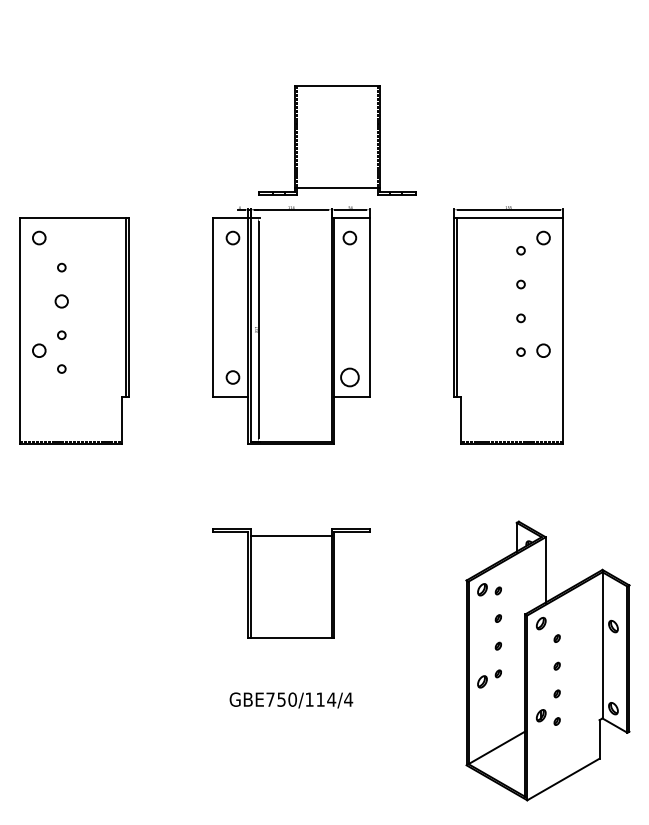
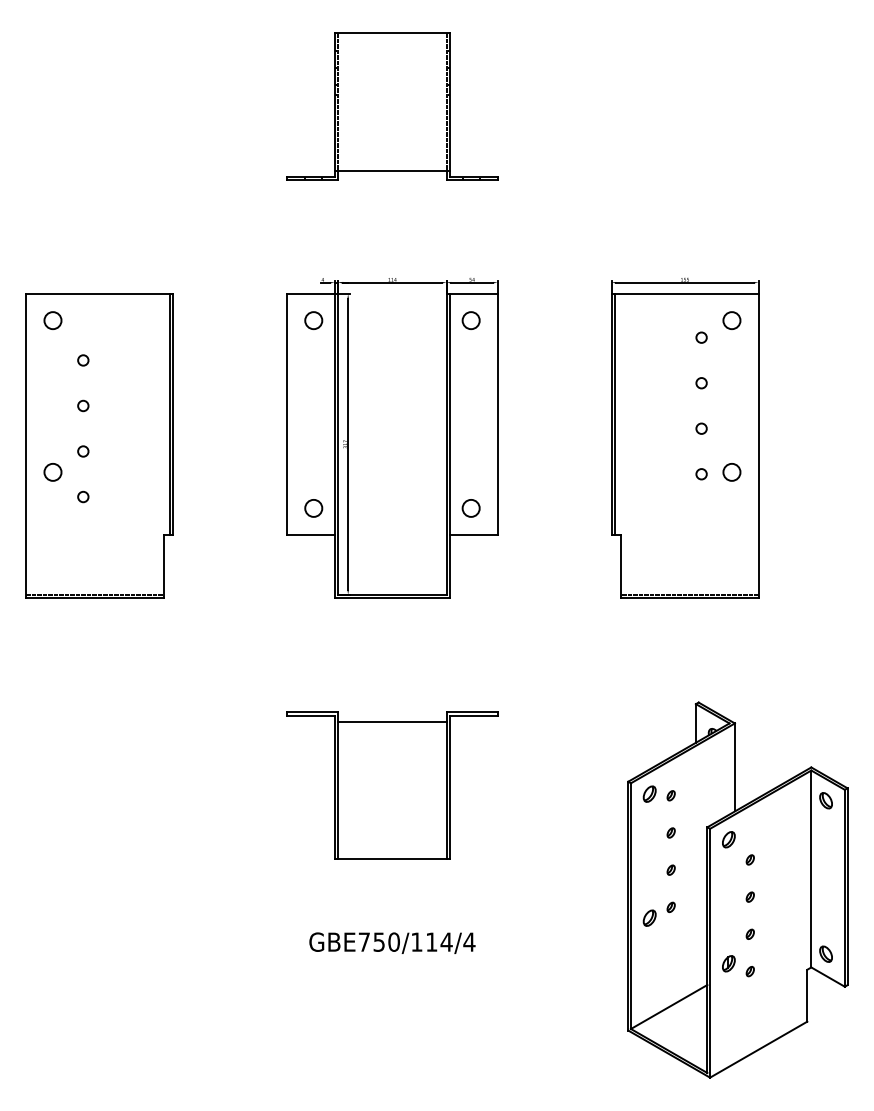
part: (337, 139) -> (392, 106), moved
circle: (61, 301) -> (83, 405), size x0.62
circle: (349, 377) -> (470, 508), size x0.71
part: (613, 626) -> (825, 800), moved

